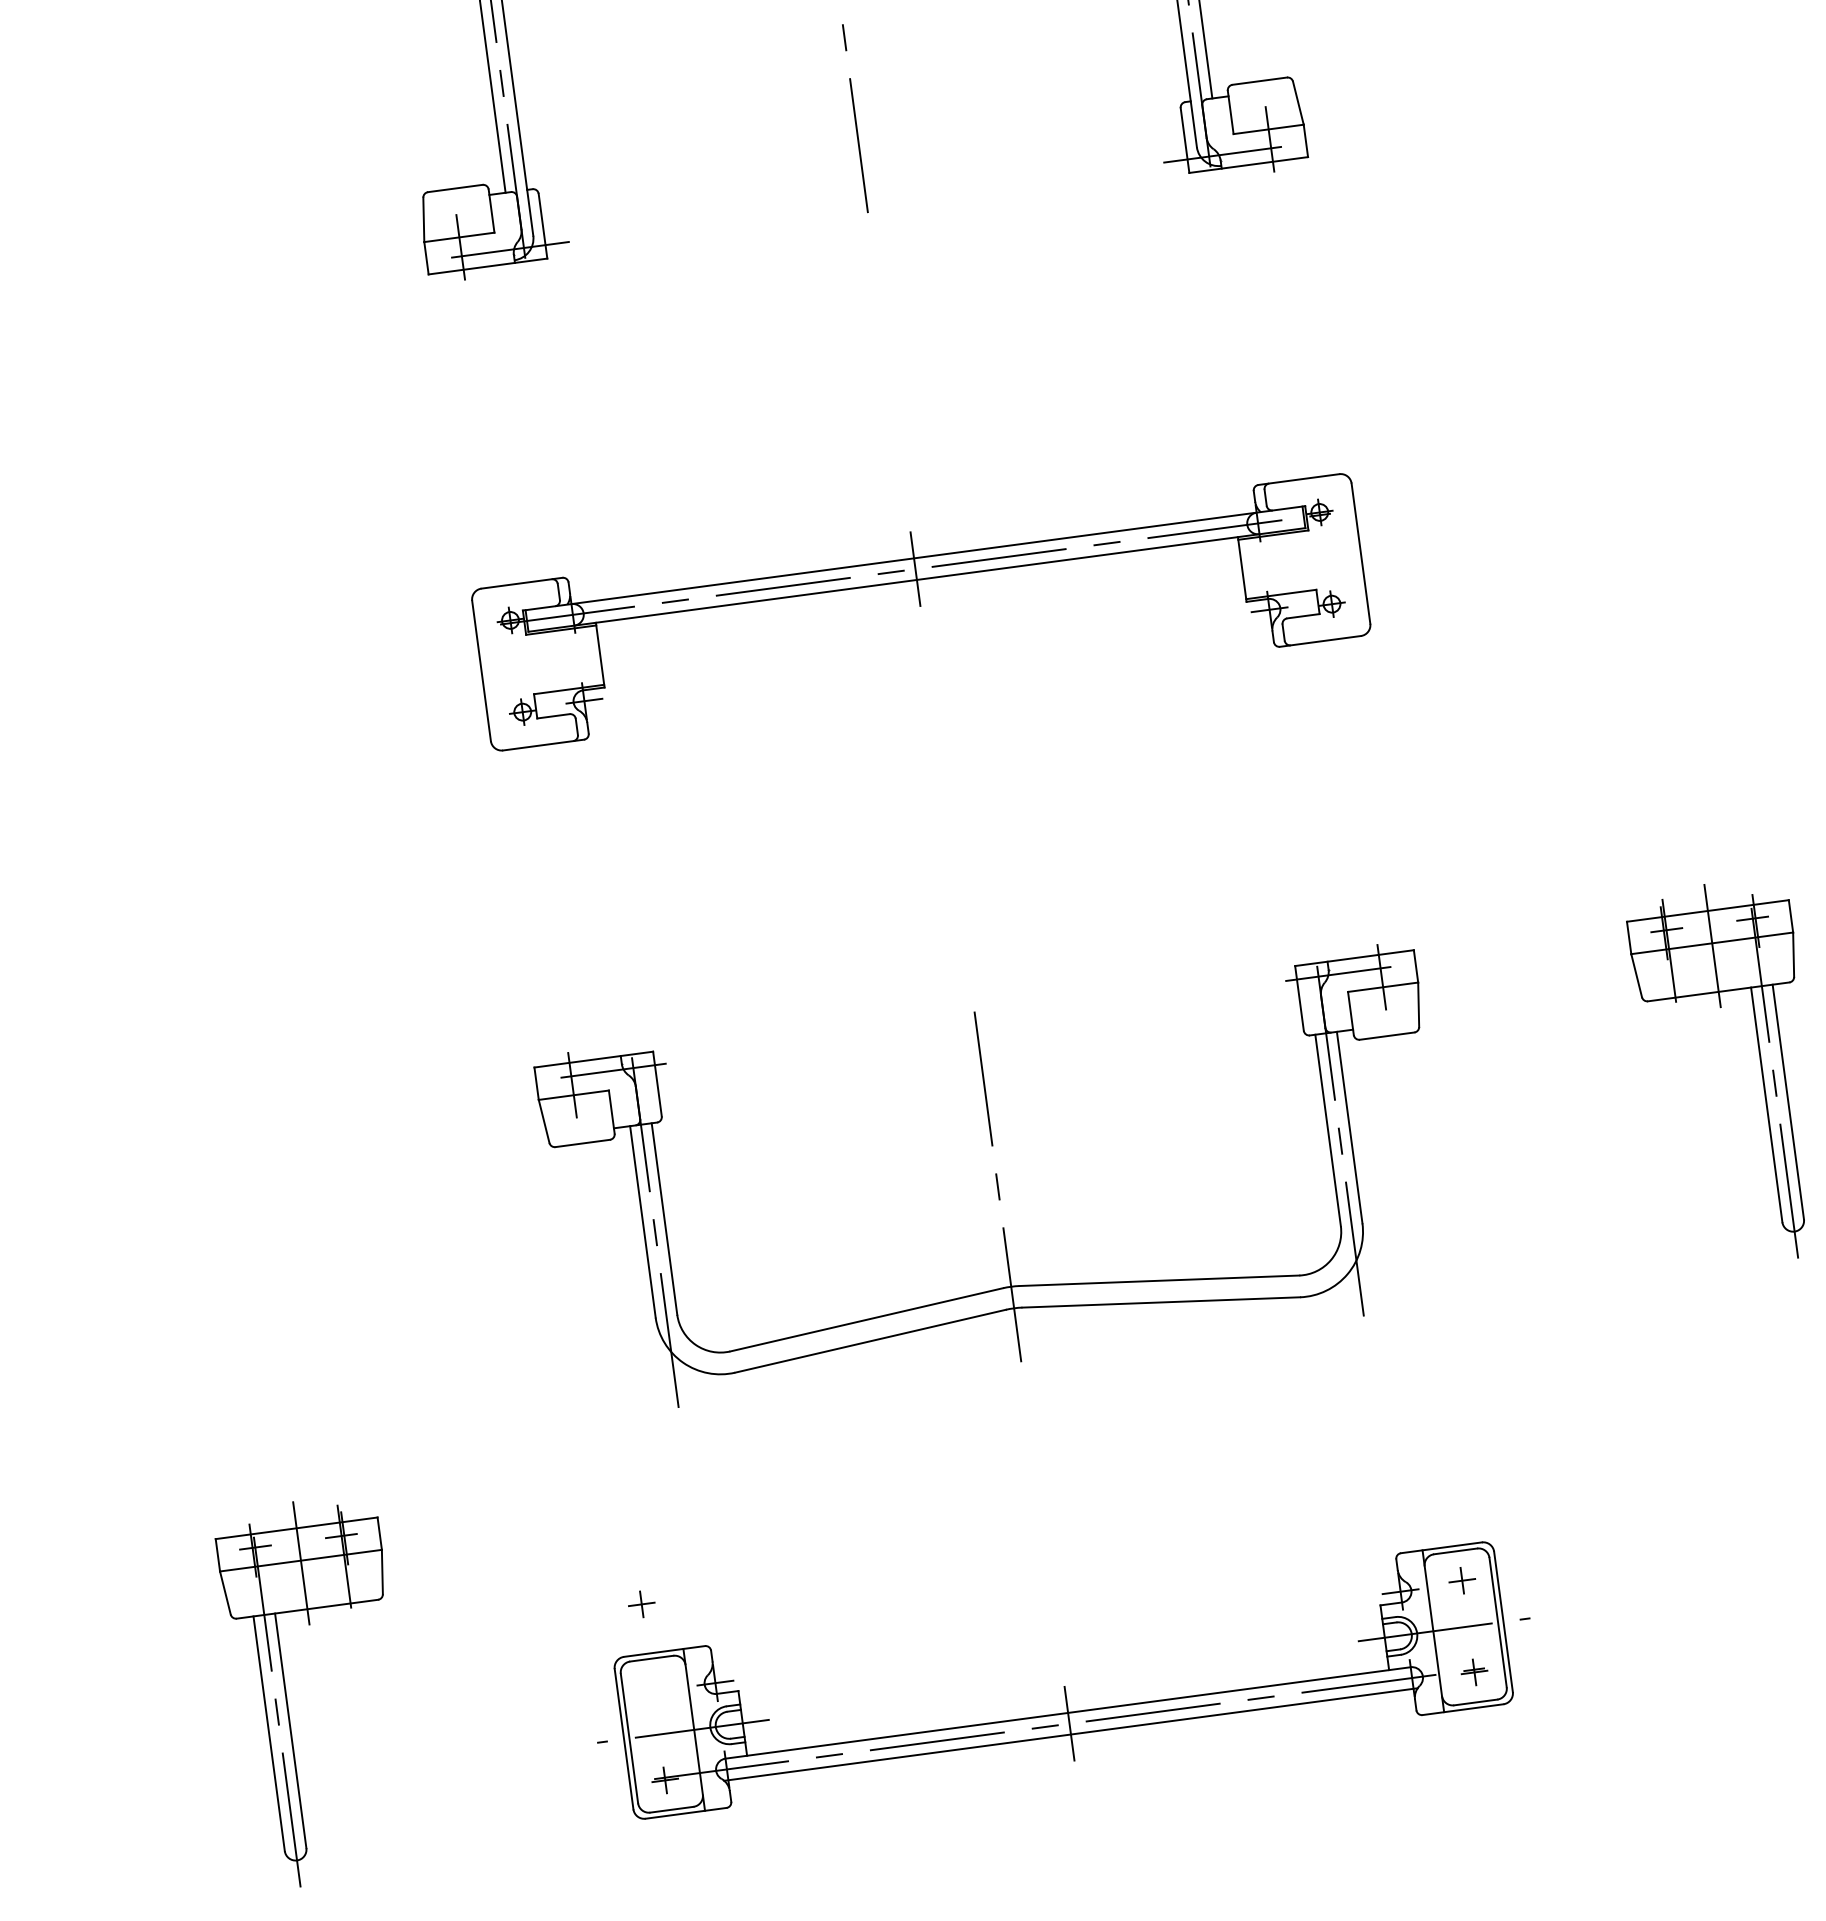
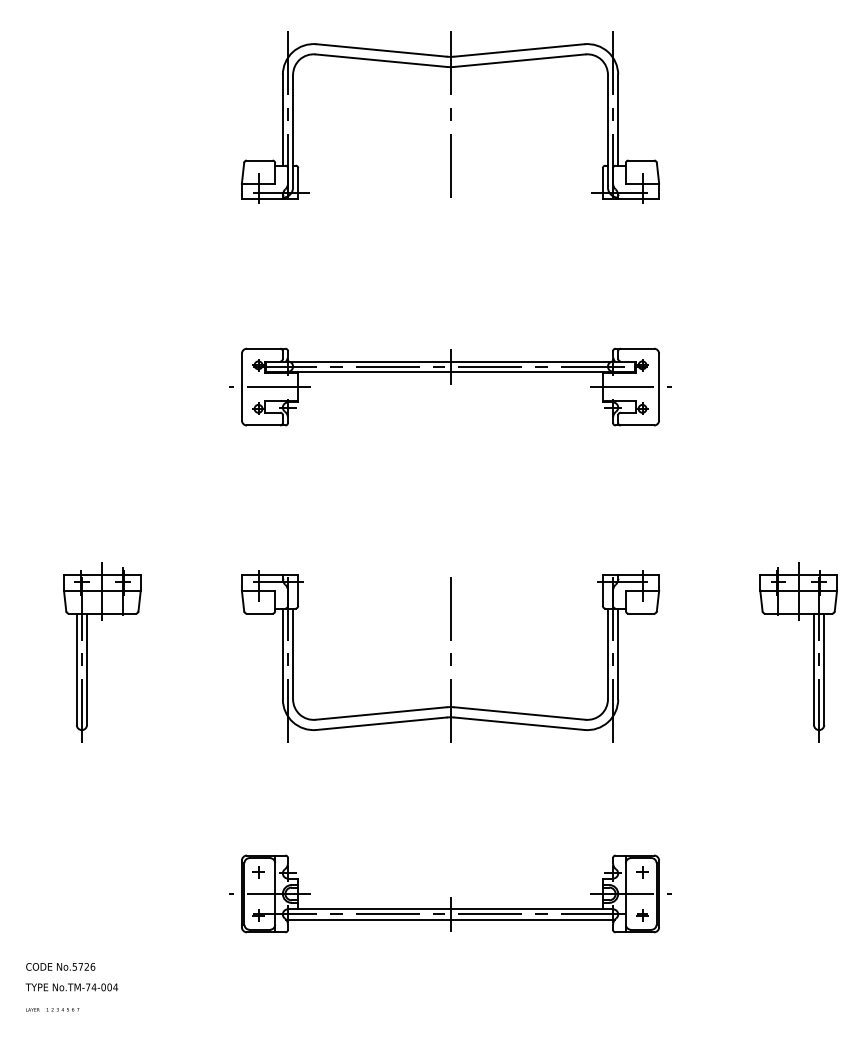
line: (1300, 562) -> (630, 387), added
line: (541, 663) -> (270, 387), added
part: (641, 1605) -> (258, 872), moved
part: (286, 1695) -> (87, 652), moved

